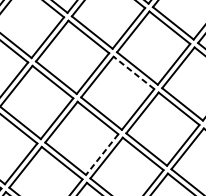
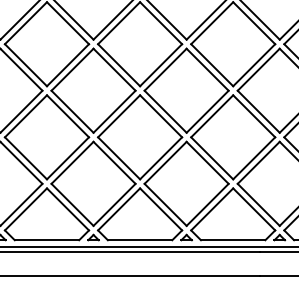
line: (133, 72) -> (207, 69), dashed -> solid
line: (102, 154) -> (161, 158), dashed -> solid

